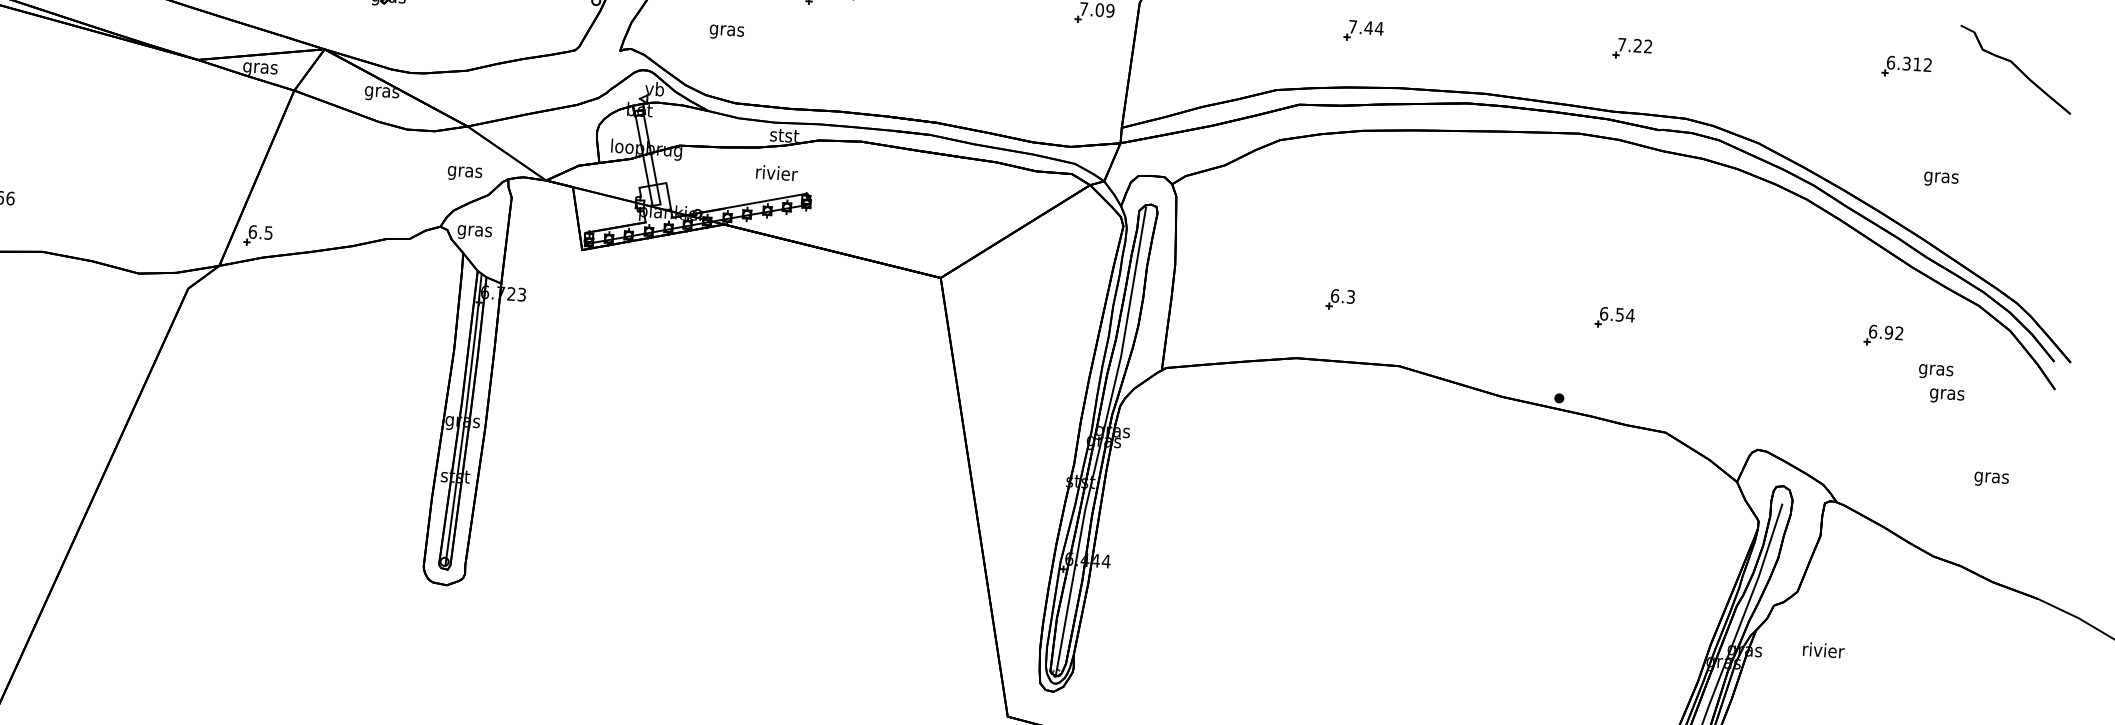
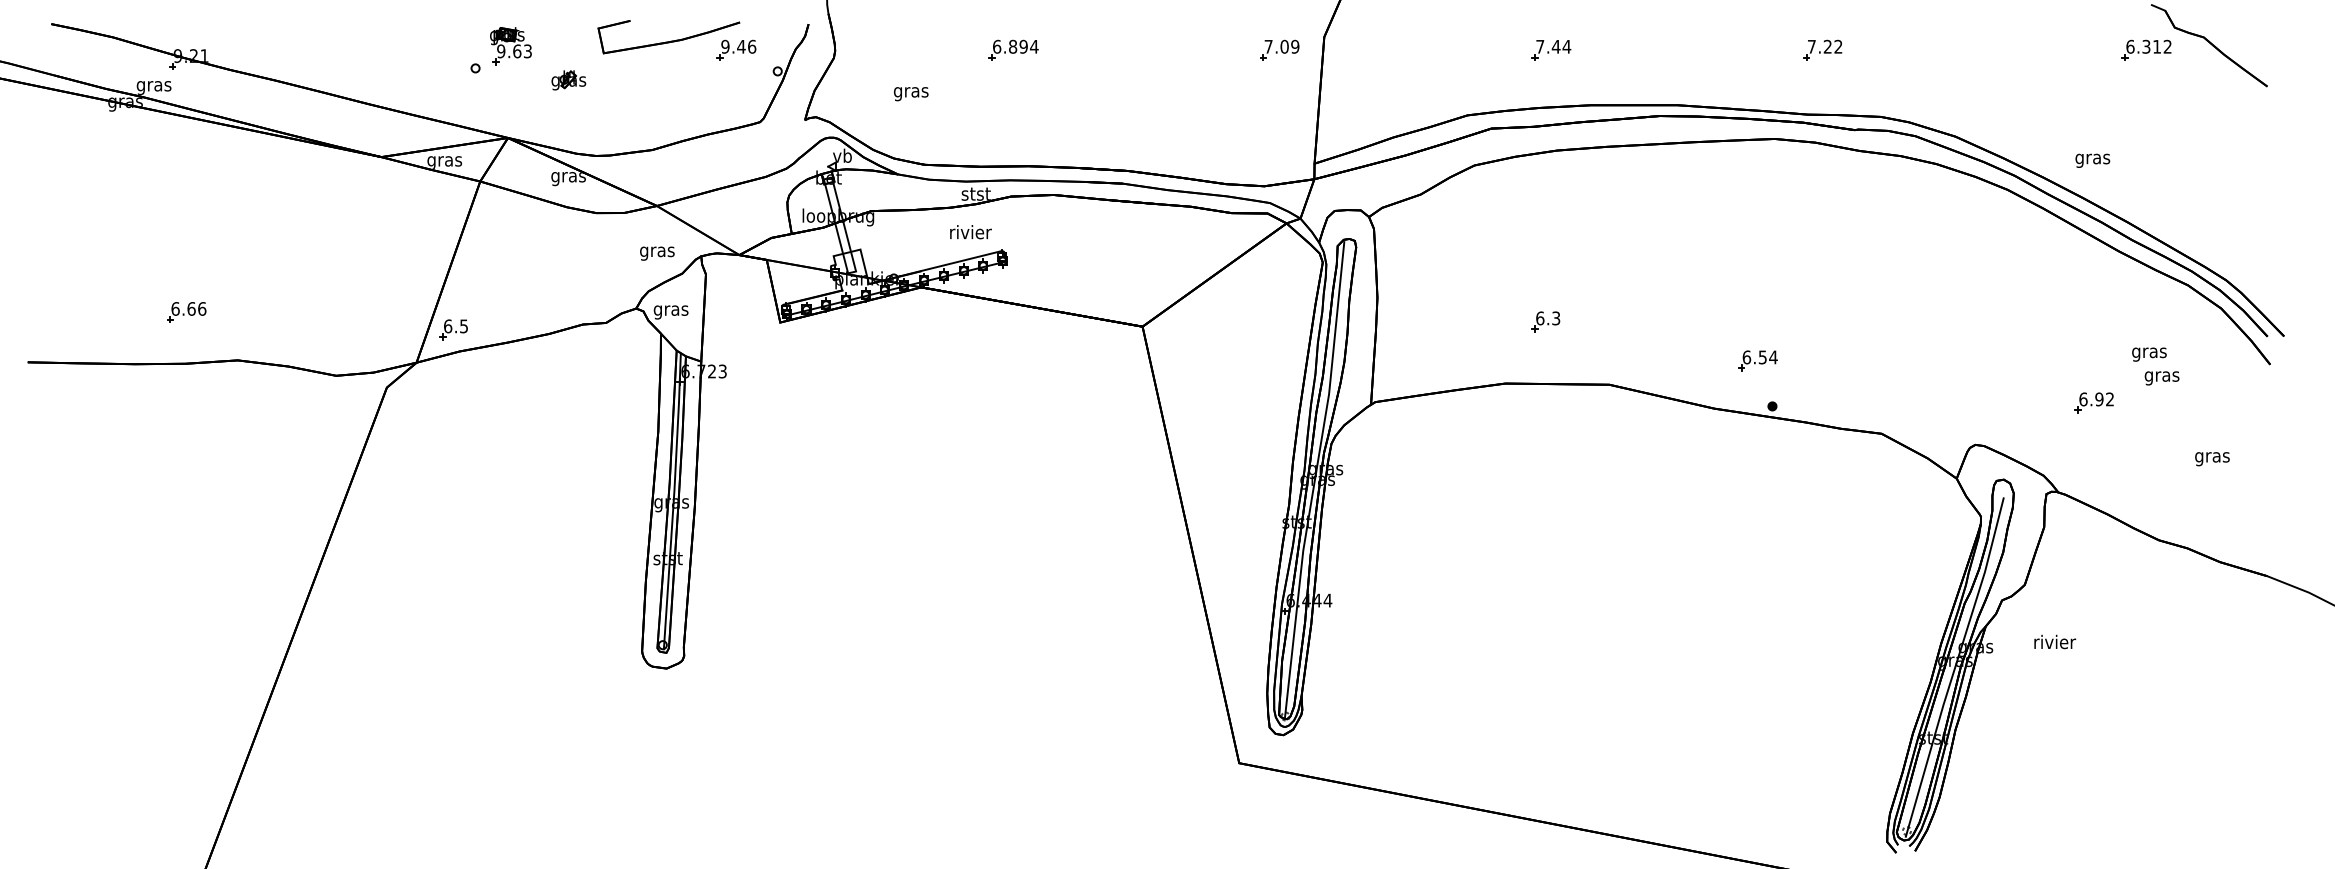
part: (1906, 66) -> (2146, 49), moved
text: (1941, 179) -> (2092, 160), moved
part: (1614, 317) -> (1757, 360), moved
part: (1882, 335) -> (2093, 402), moved

